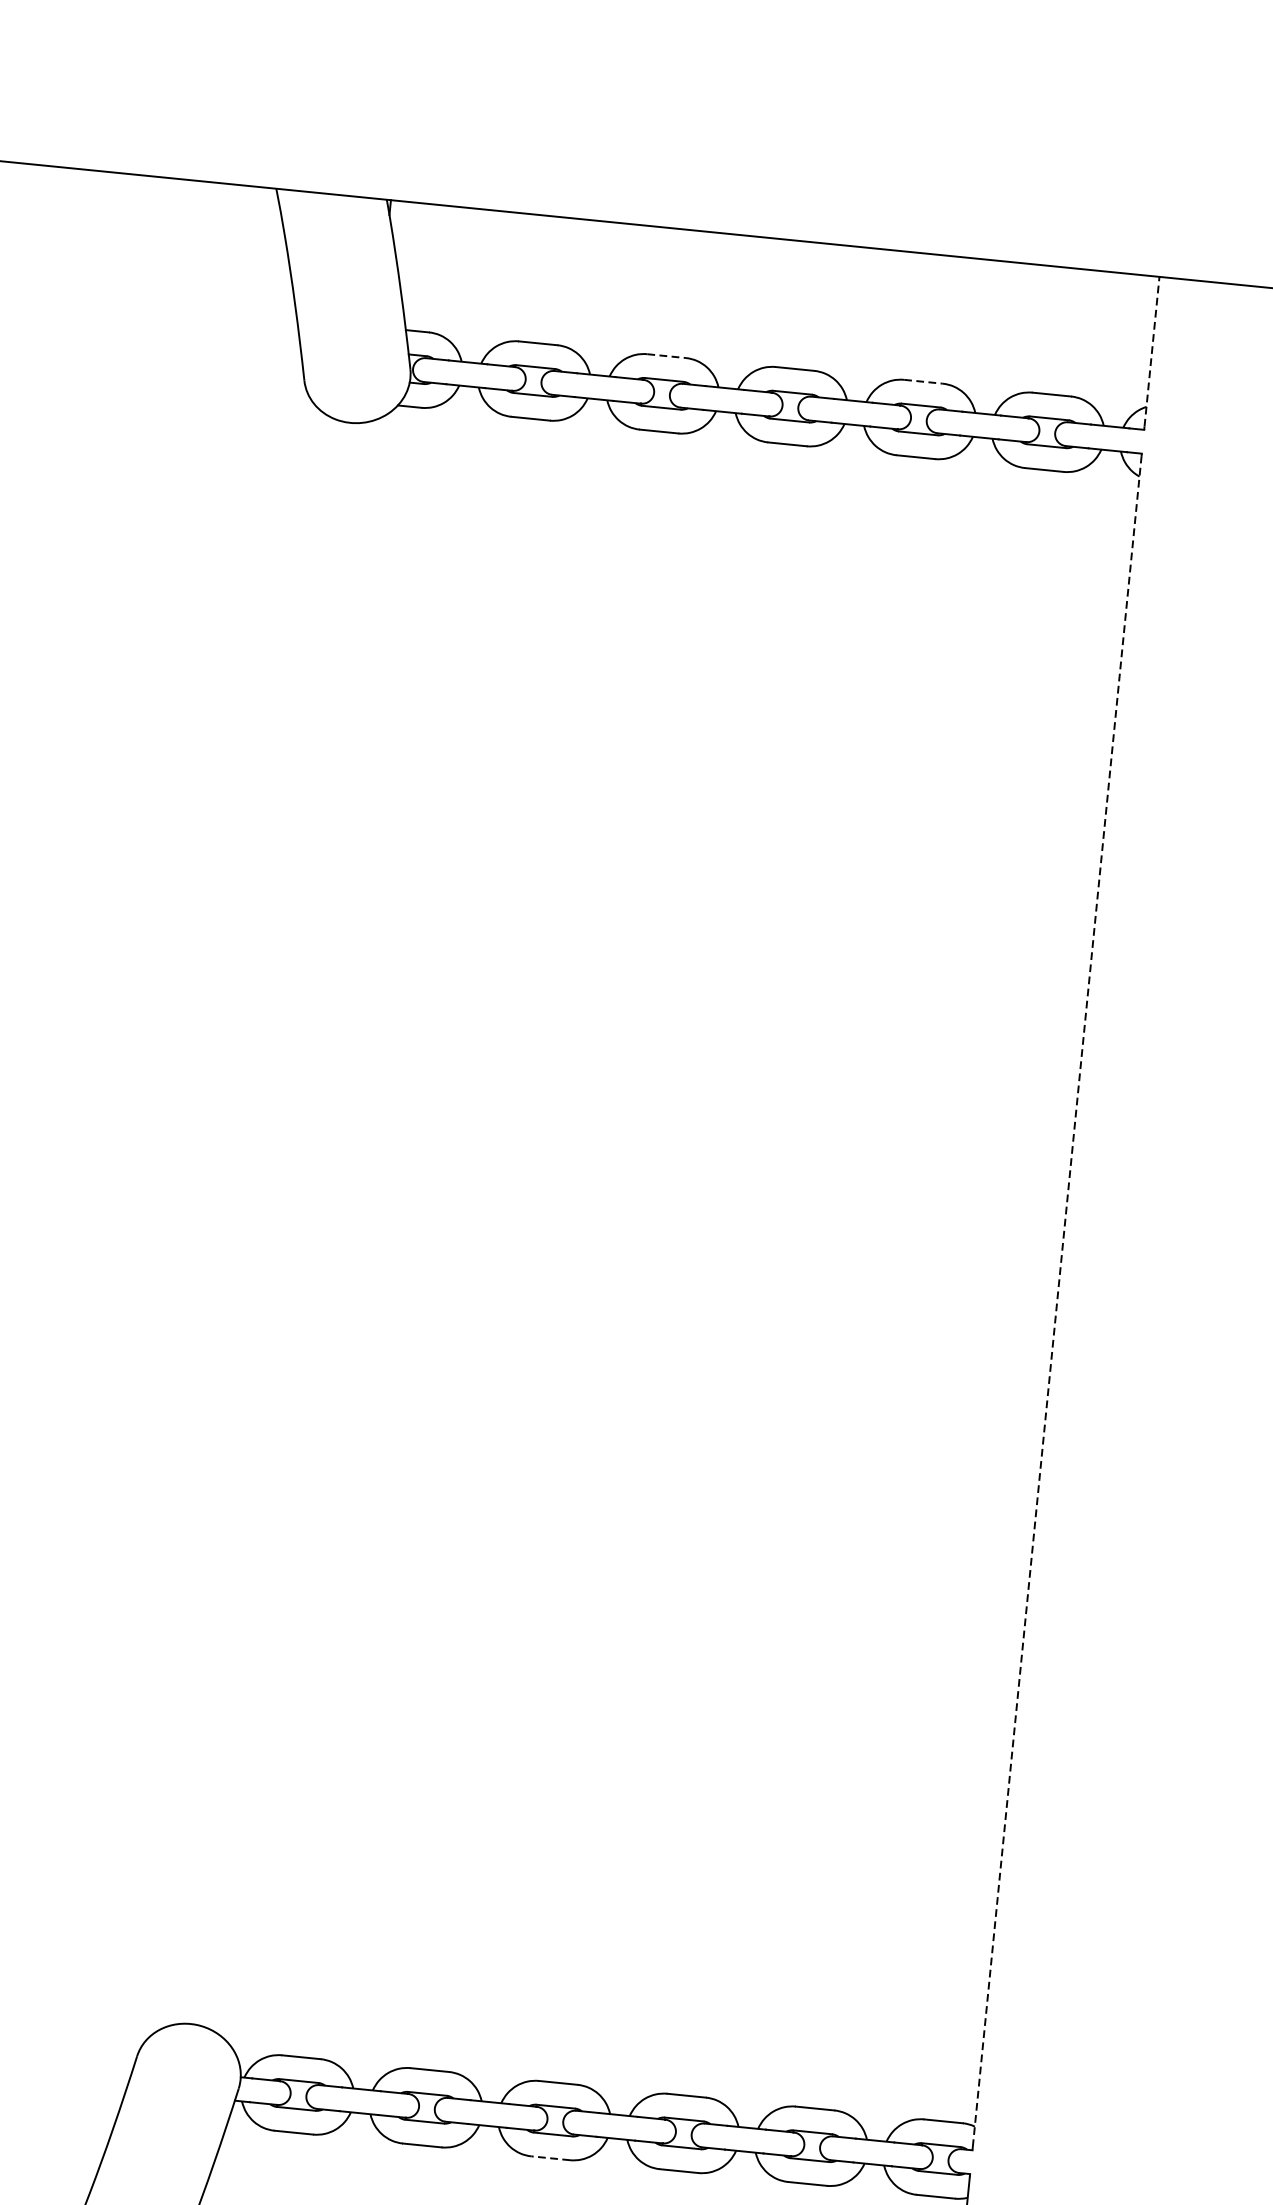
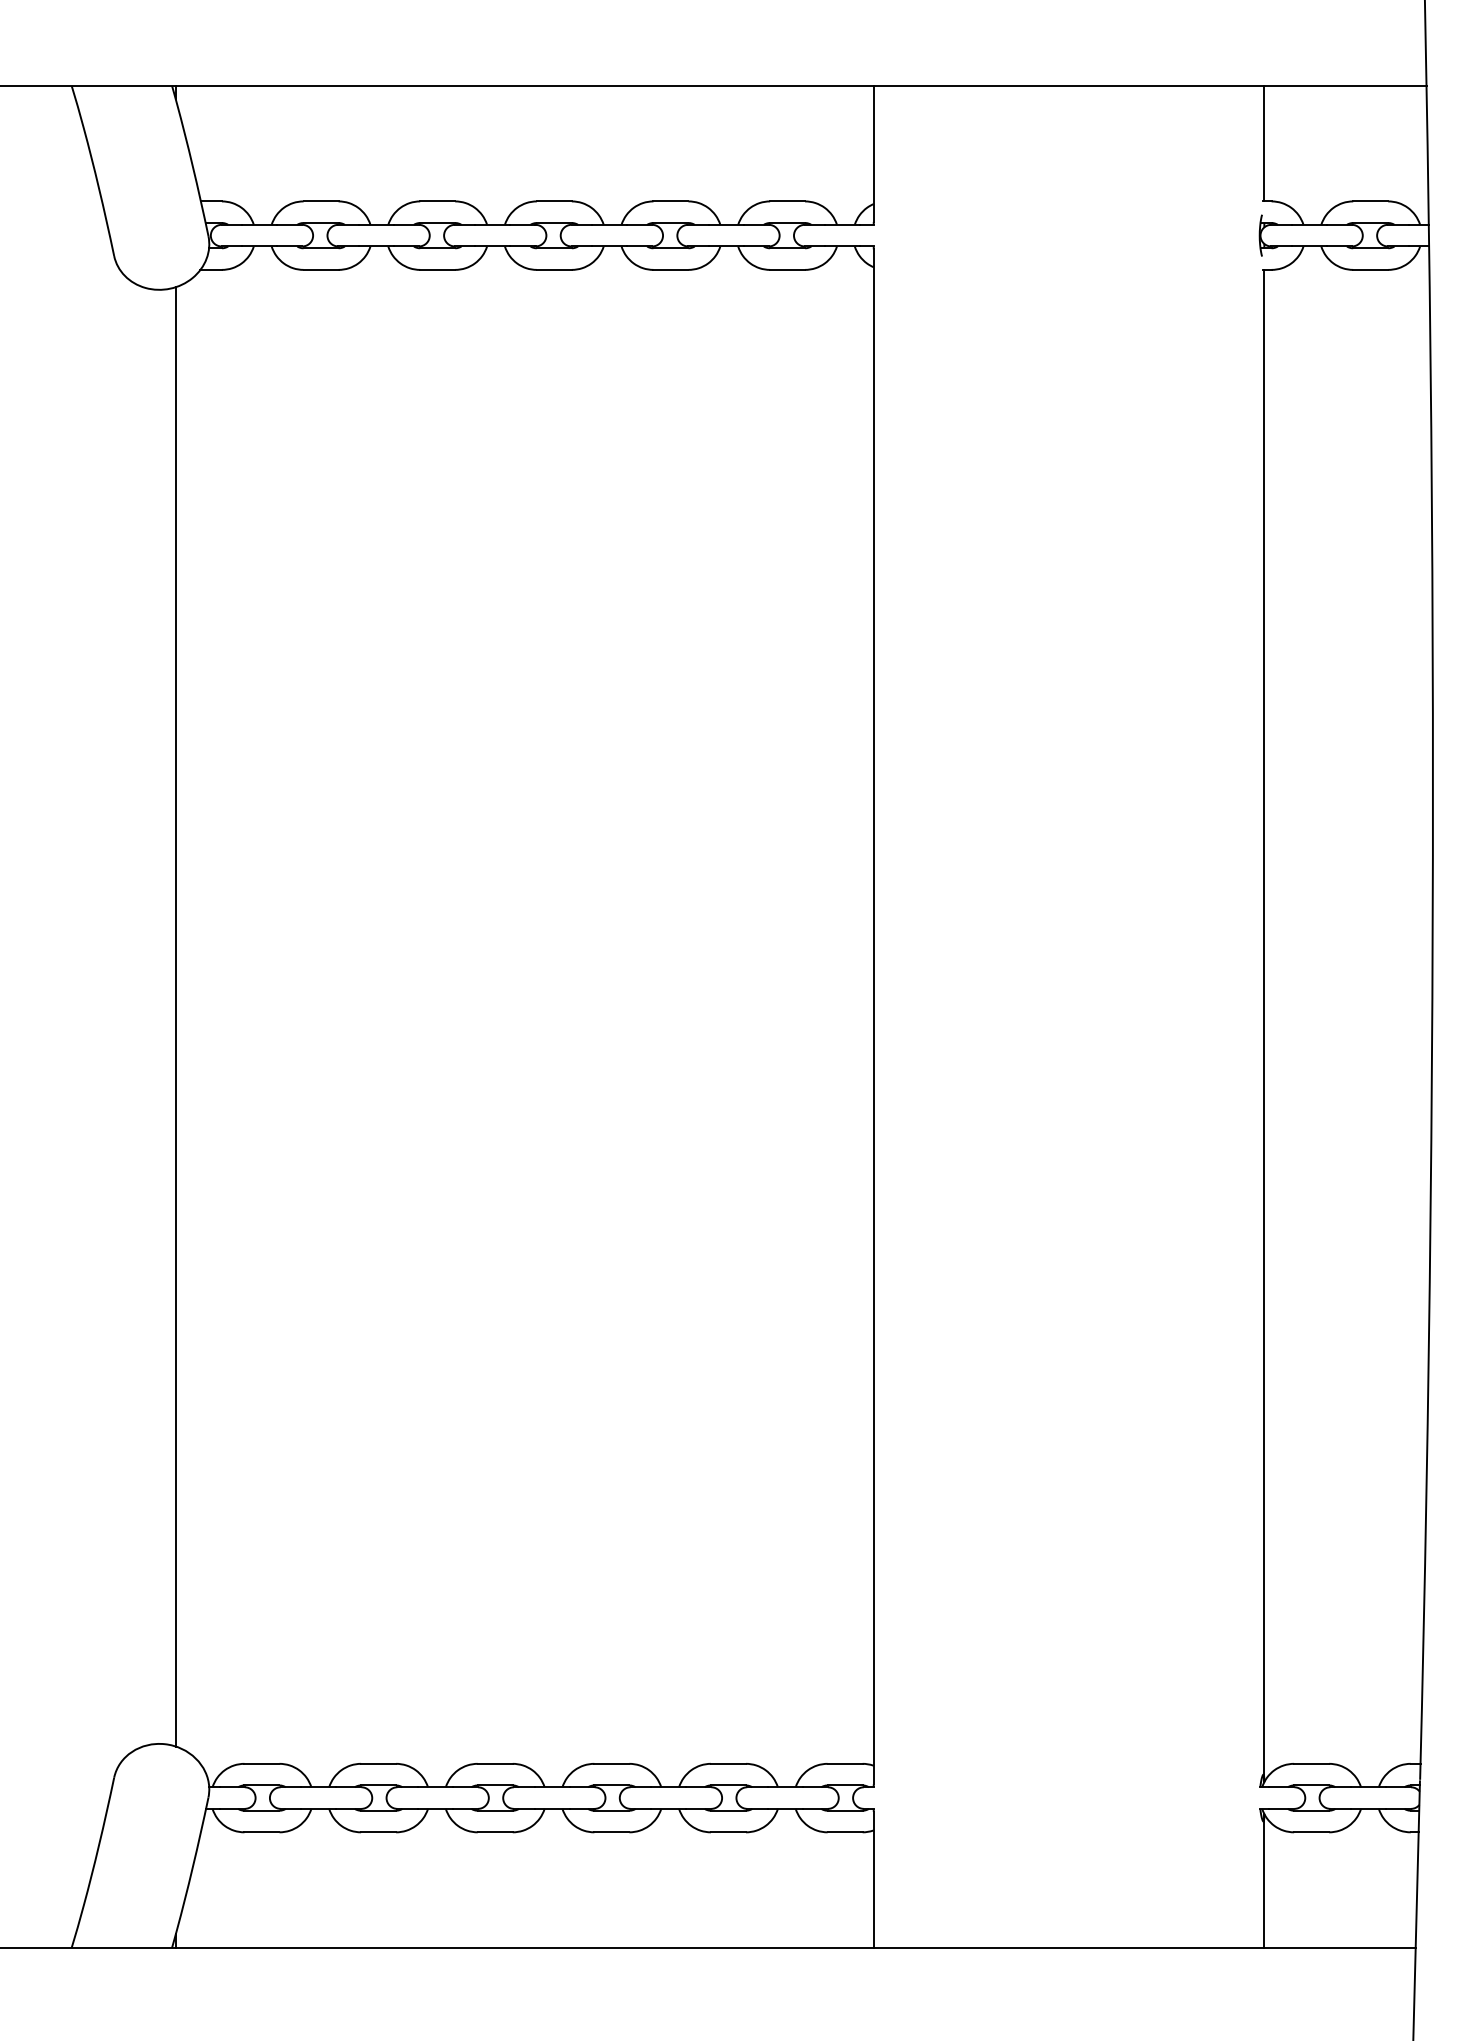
line: (1151, 351) -> (873, 153), dashed -> solid
line: (667, 356) -> (438, 201), dashed -> solid
line: (924, 381) -> (671, 201), dashed -> solid
line: (288, 1224) -> (175, 1016), added
line: (1056, 1301) -> (873, 1016), dashed -> solid
line: (549, 2158) -> (494, 1832), dashed -> solid

